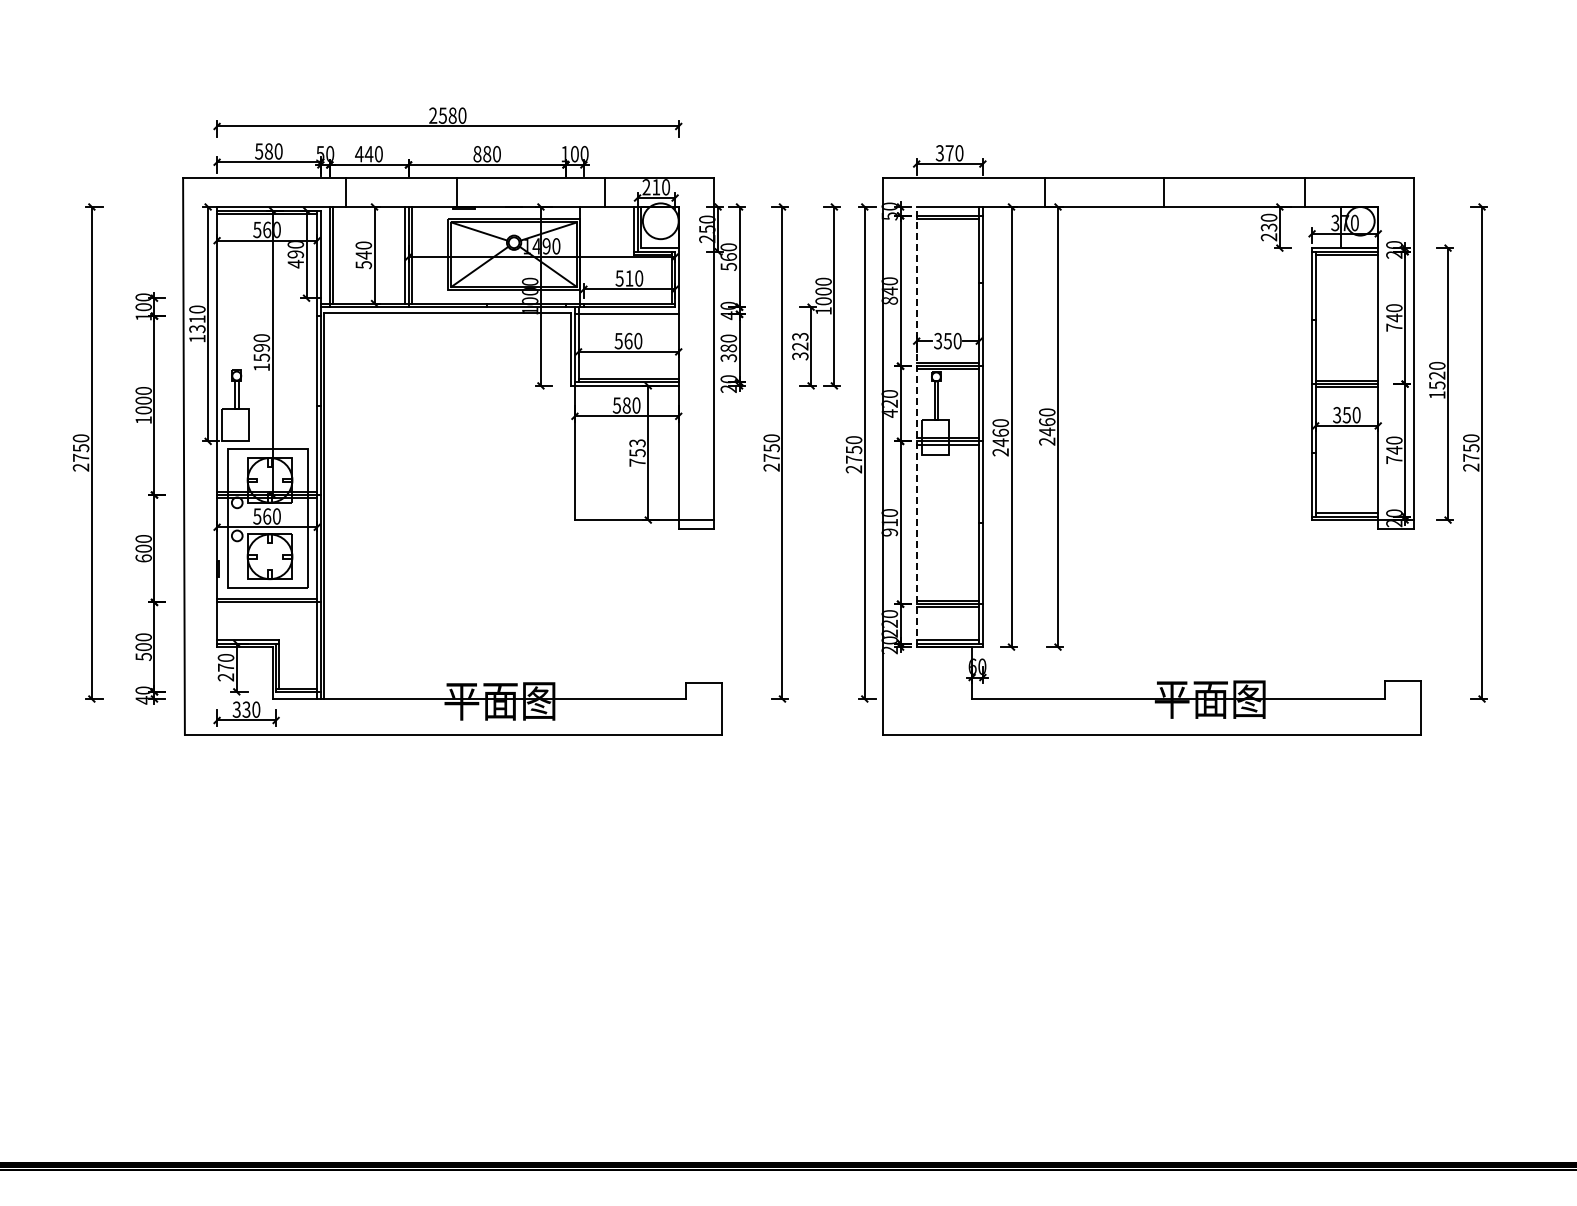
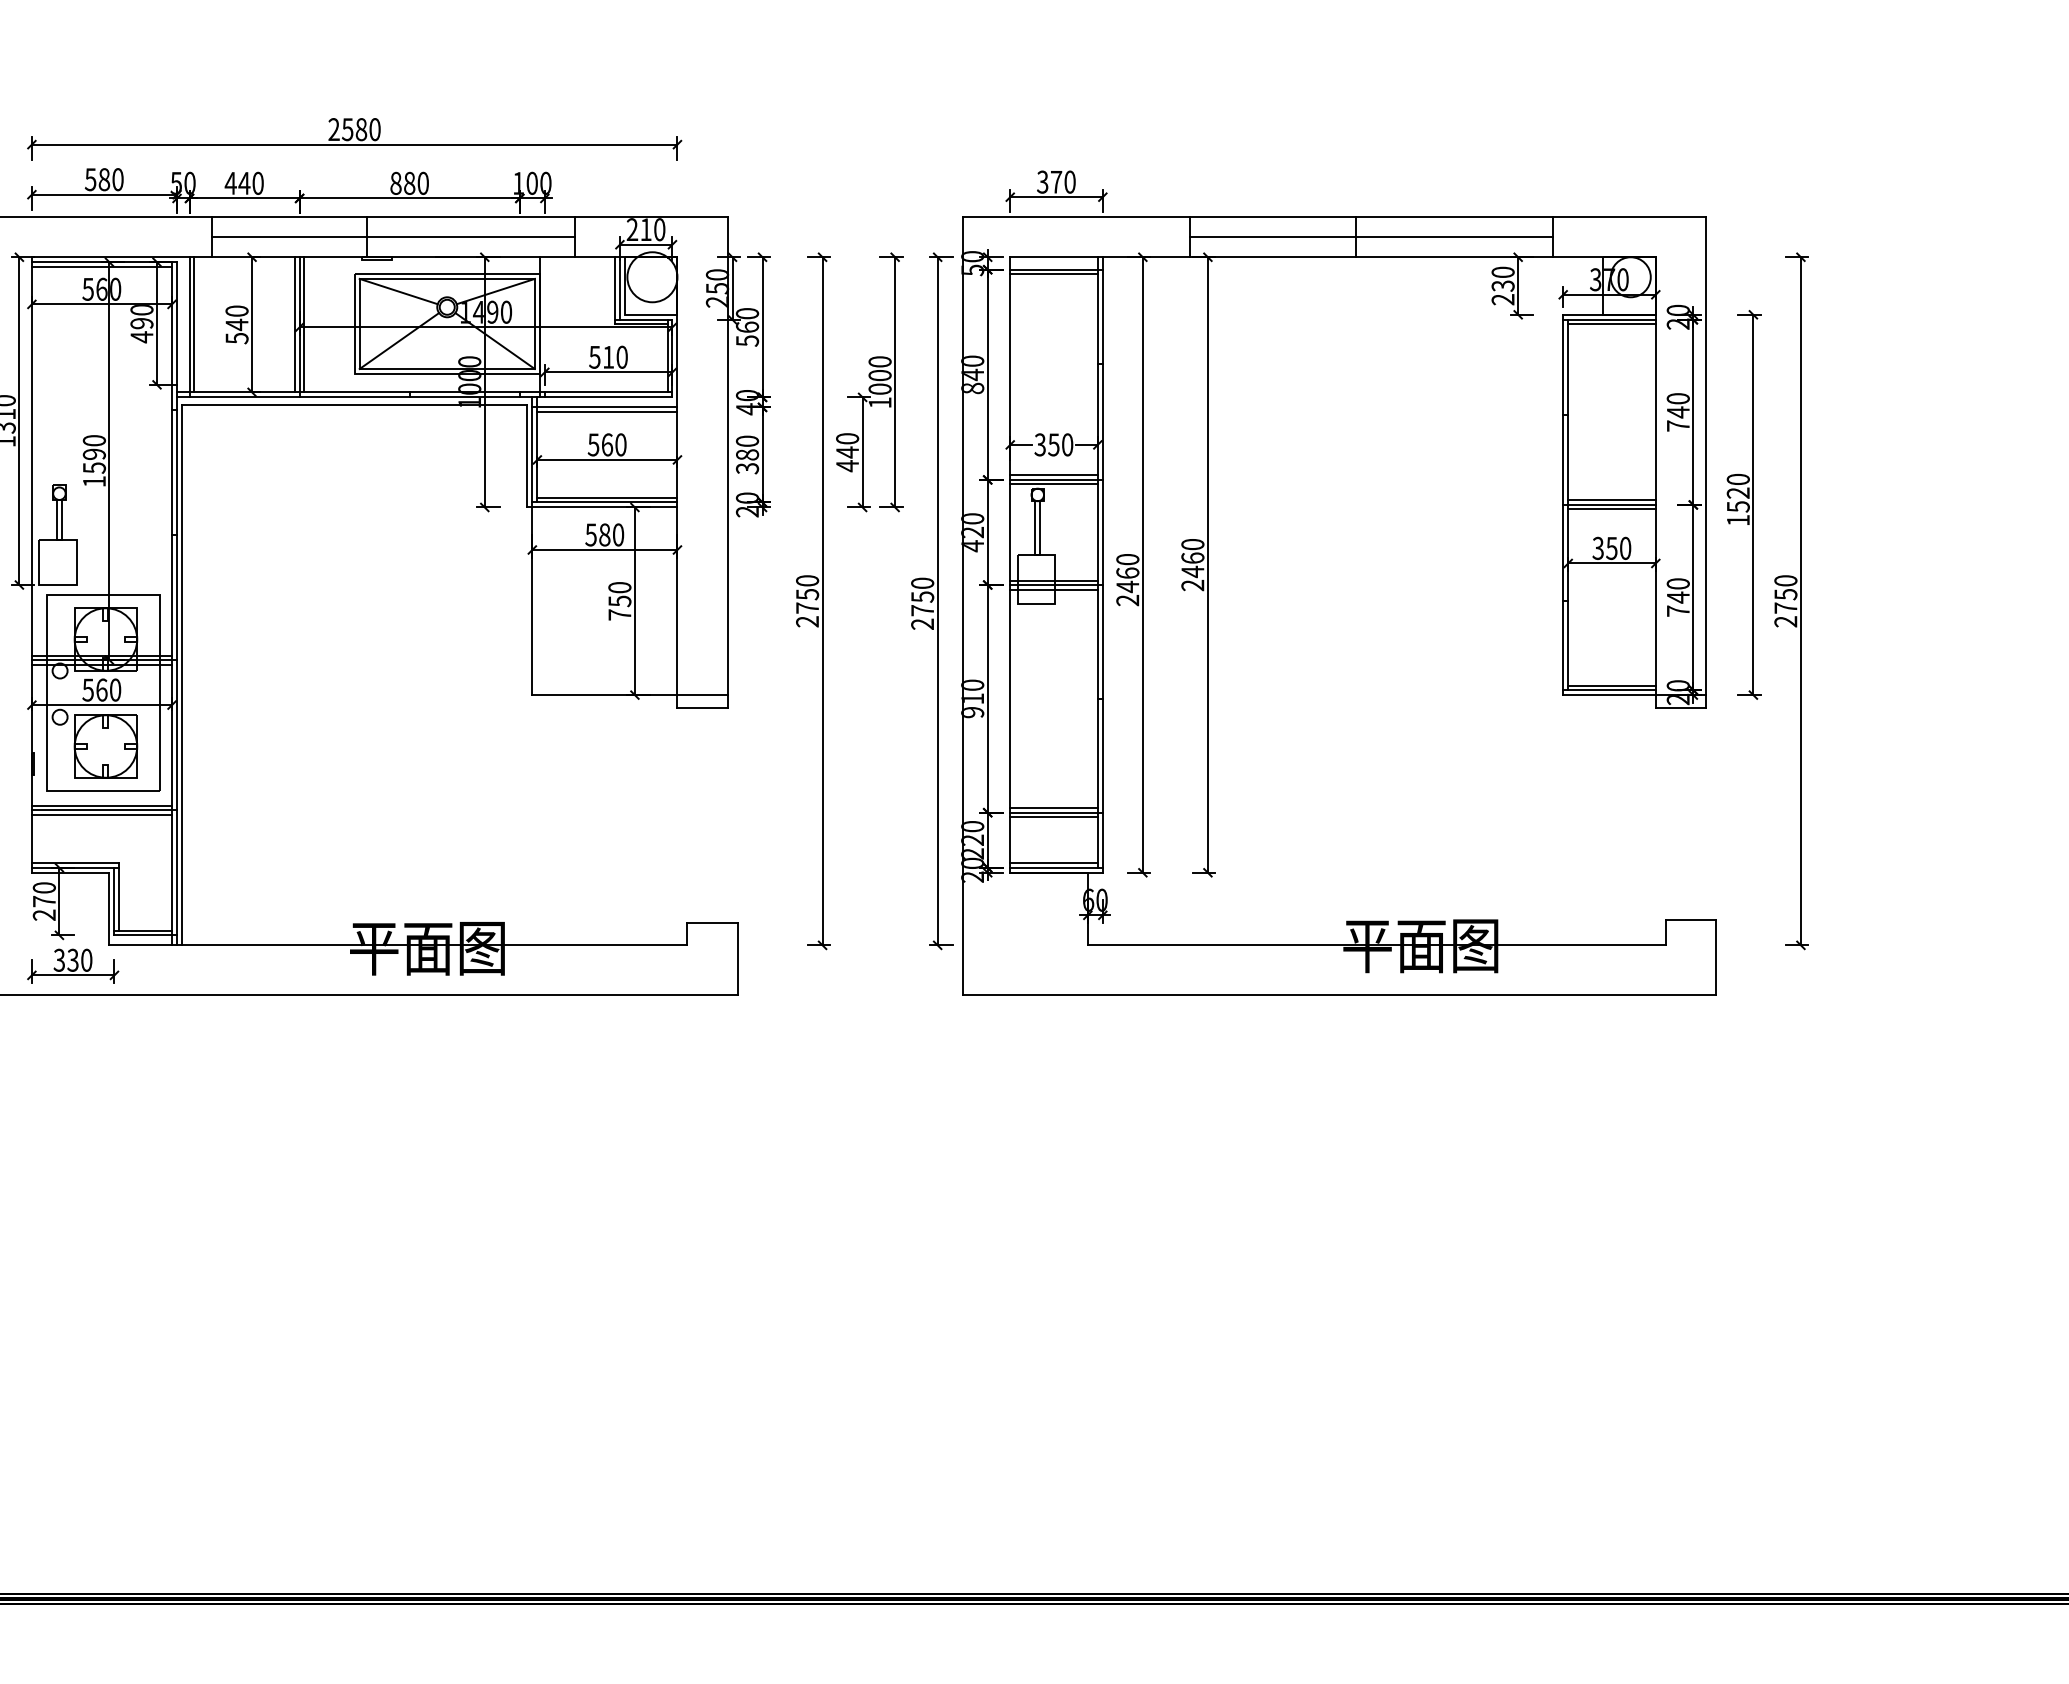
line: (475, 192) -> (393, 236), added
line: (1174, 192) -> (1370, 236), added
line: (628, 317) -> (607, 411), added
text: (800, 346) -> (847, 452), 323 -> 440
line: (916, 426) -> (1010, 564), dashed -> solid
text: (637, 443) -> (619, 588), 753 -> 750
line: (267, 605) -> (102, 814), added

